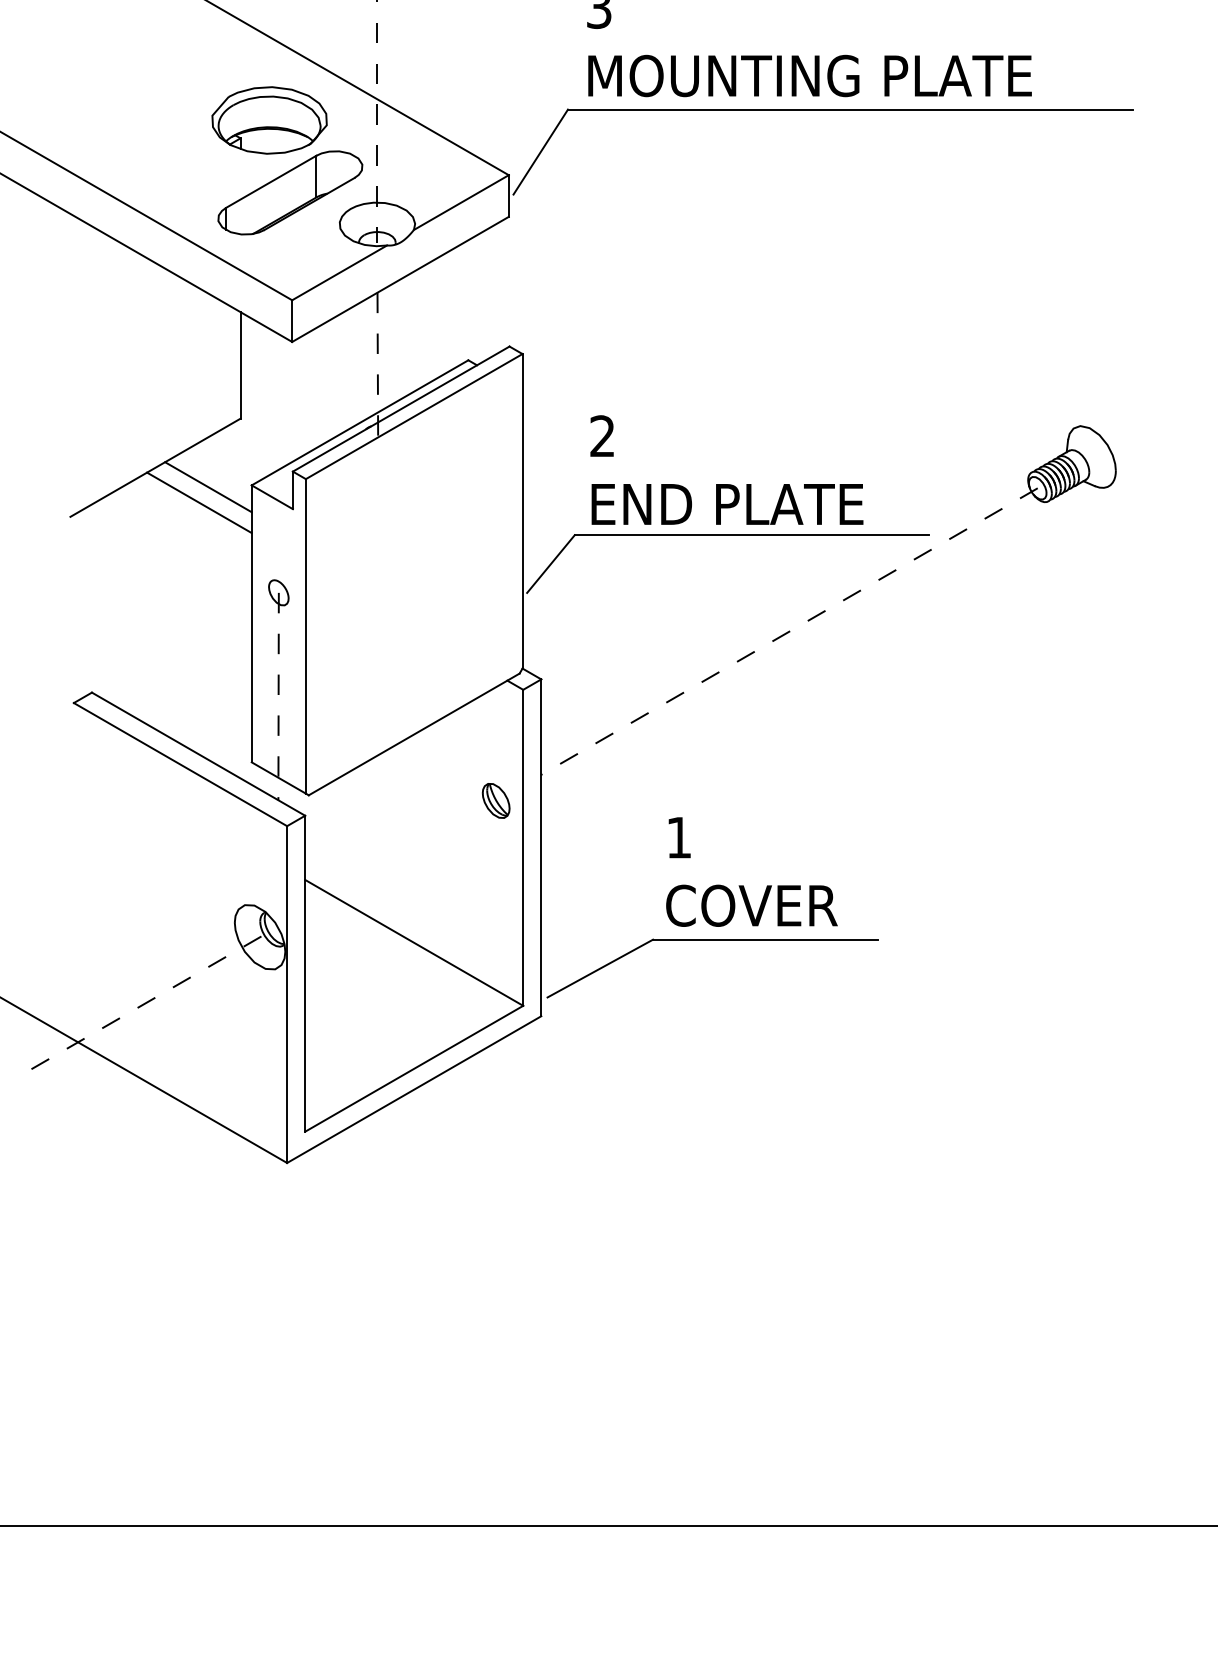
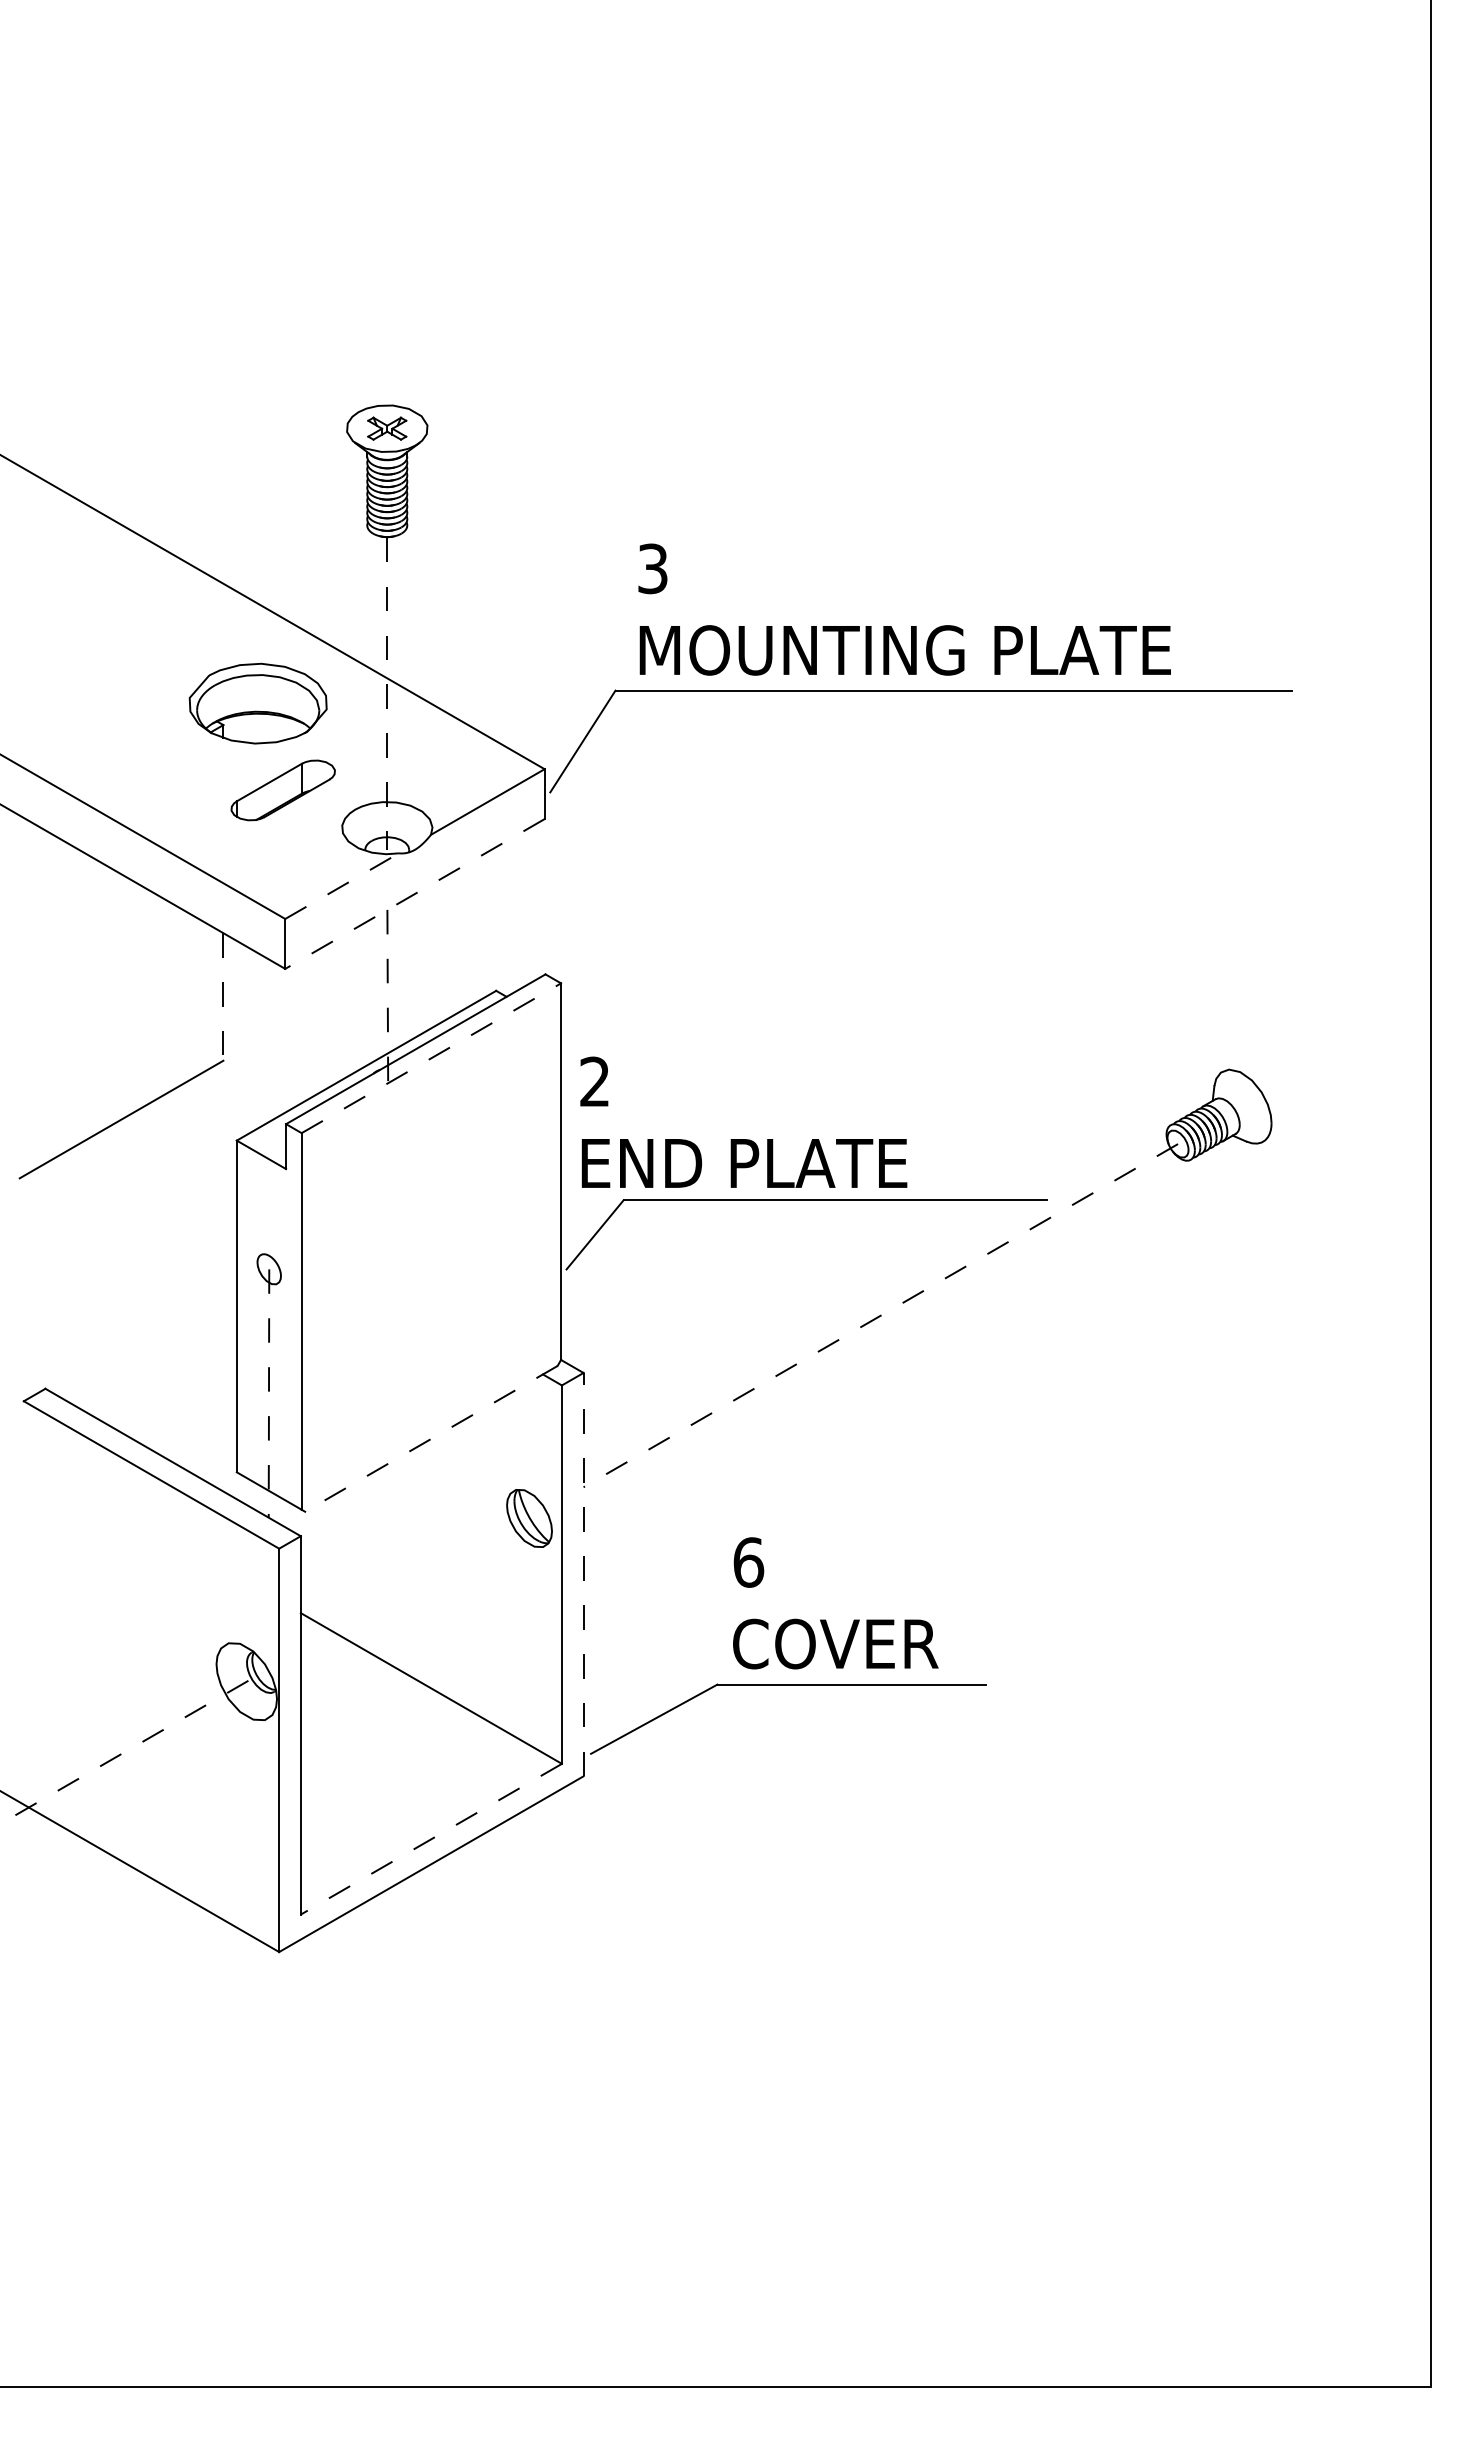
part: (290, 192) -> (283, 790), size x0.6
line: (340, 273) -> (342, 886), solid -> dashed
line: (400, 279) -> (414, 894), solid -> dashed
line: (240, 365) -> (223, 996), solid -> dashed
line: (414, 416) -> (431, 1058), solid -> dashed
text: (726, 469) -> (743, 1121), moved
line: (208, 486) -> (184, 1142), removed
line: (198, 502) -> (173, 1161), removed
line: (414, 734) -> (431, 1438), solid -> dashed
part: (496, 800) -> (529, 1518), size x1.4
text: (679, 837) -> (748, 1562), 1 -> 6
line: (541, 847) -> (583, 1574), solid -> dashed
line: (414, 1069) -> (431, 1839), solid -> dashed

